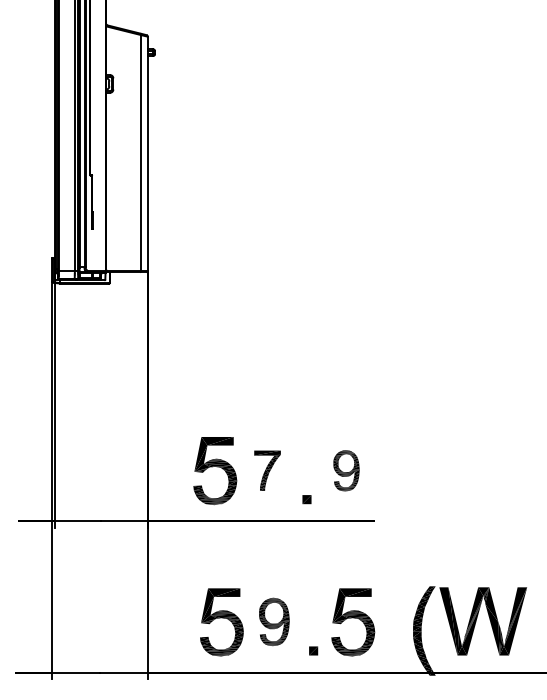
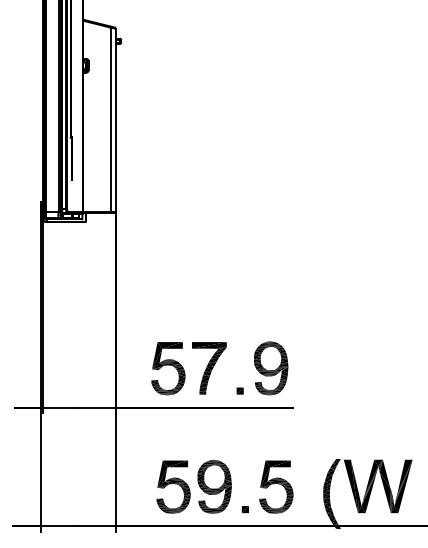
part: (267, 470) -> (209, 368), size x1.67
part: (346, 470) -> (271, 368), size x1.67
part: (274, 621) -> (214, 486), size x1.43

